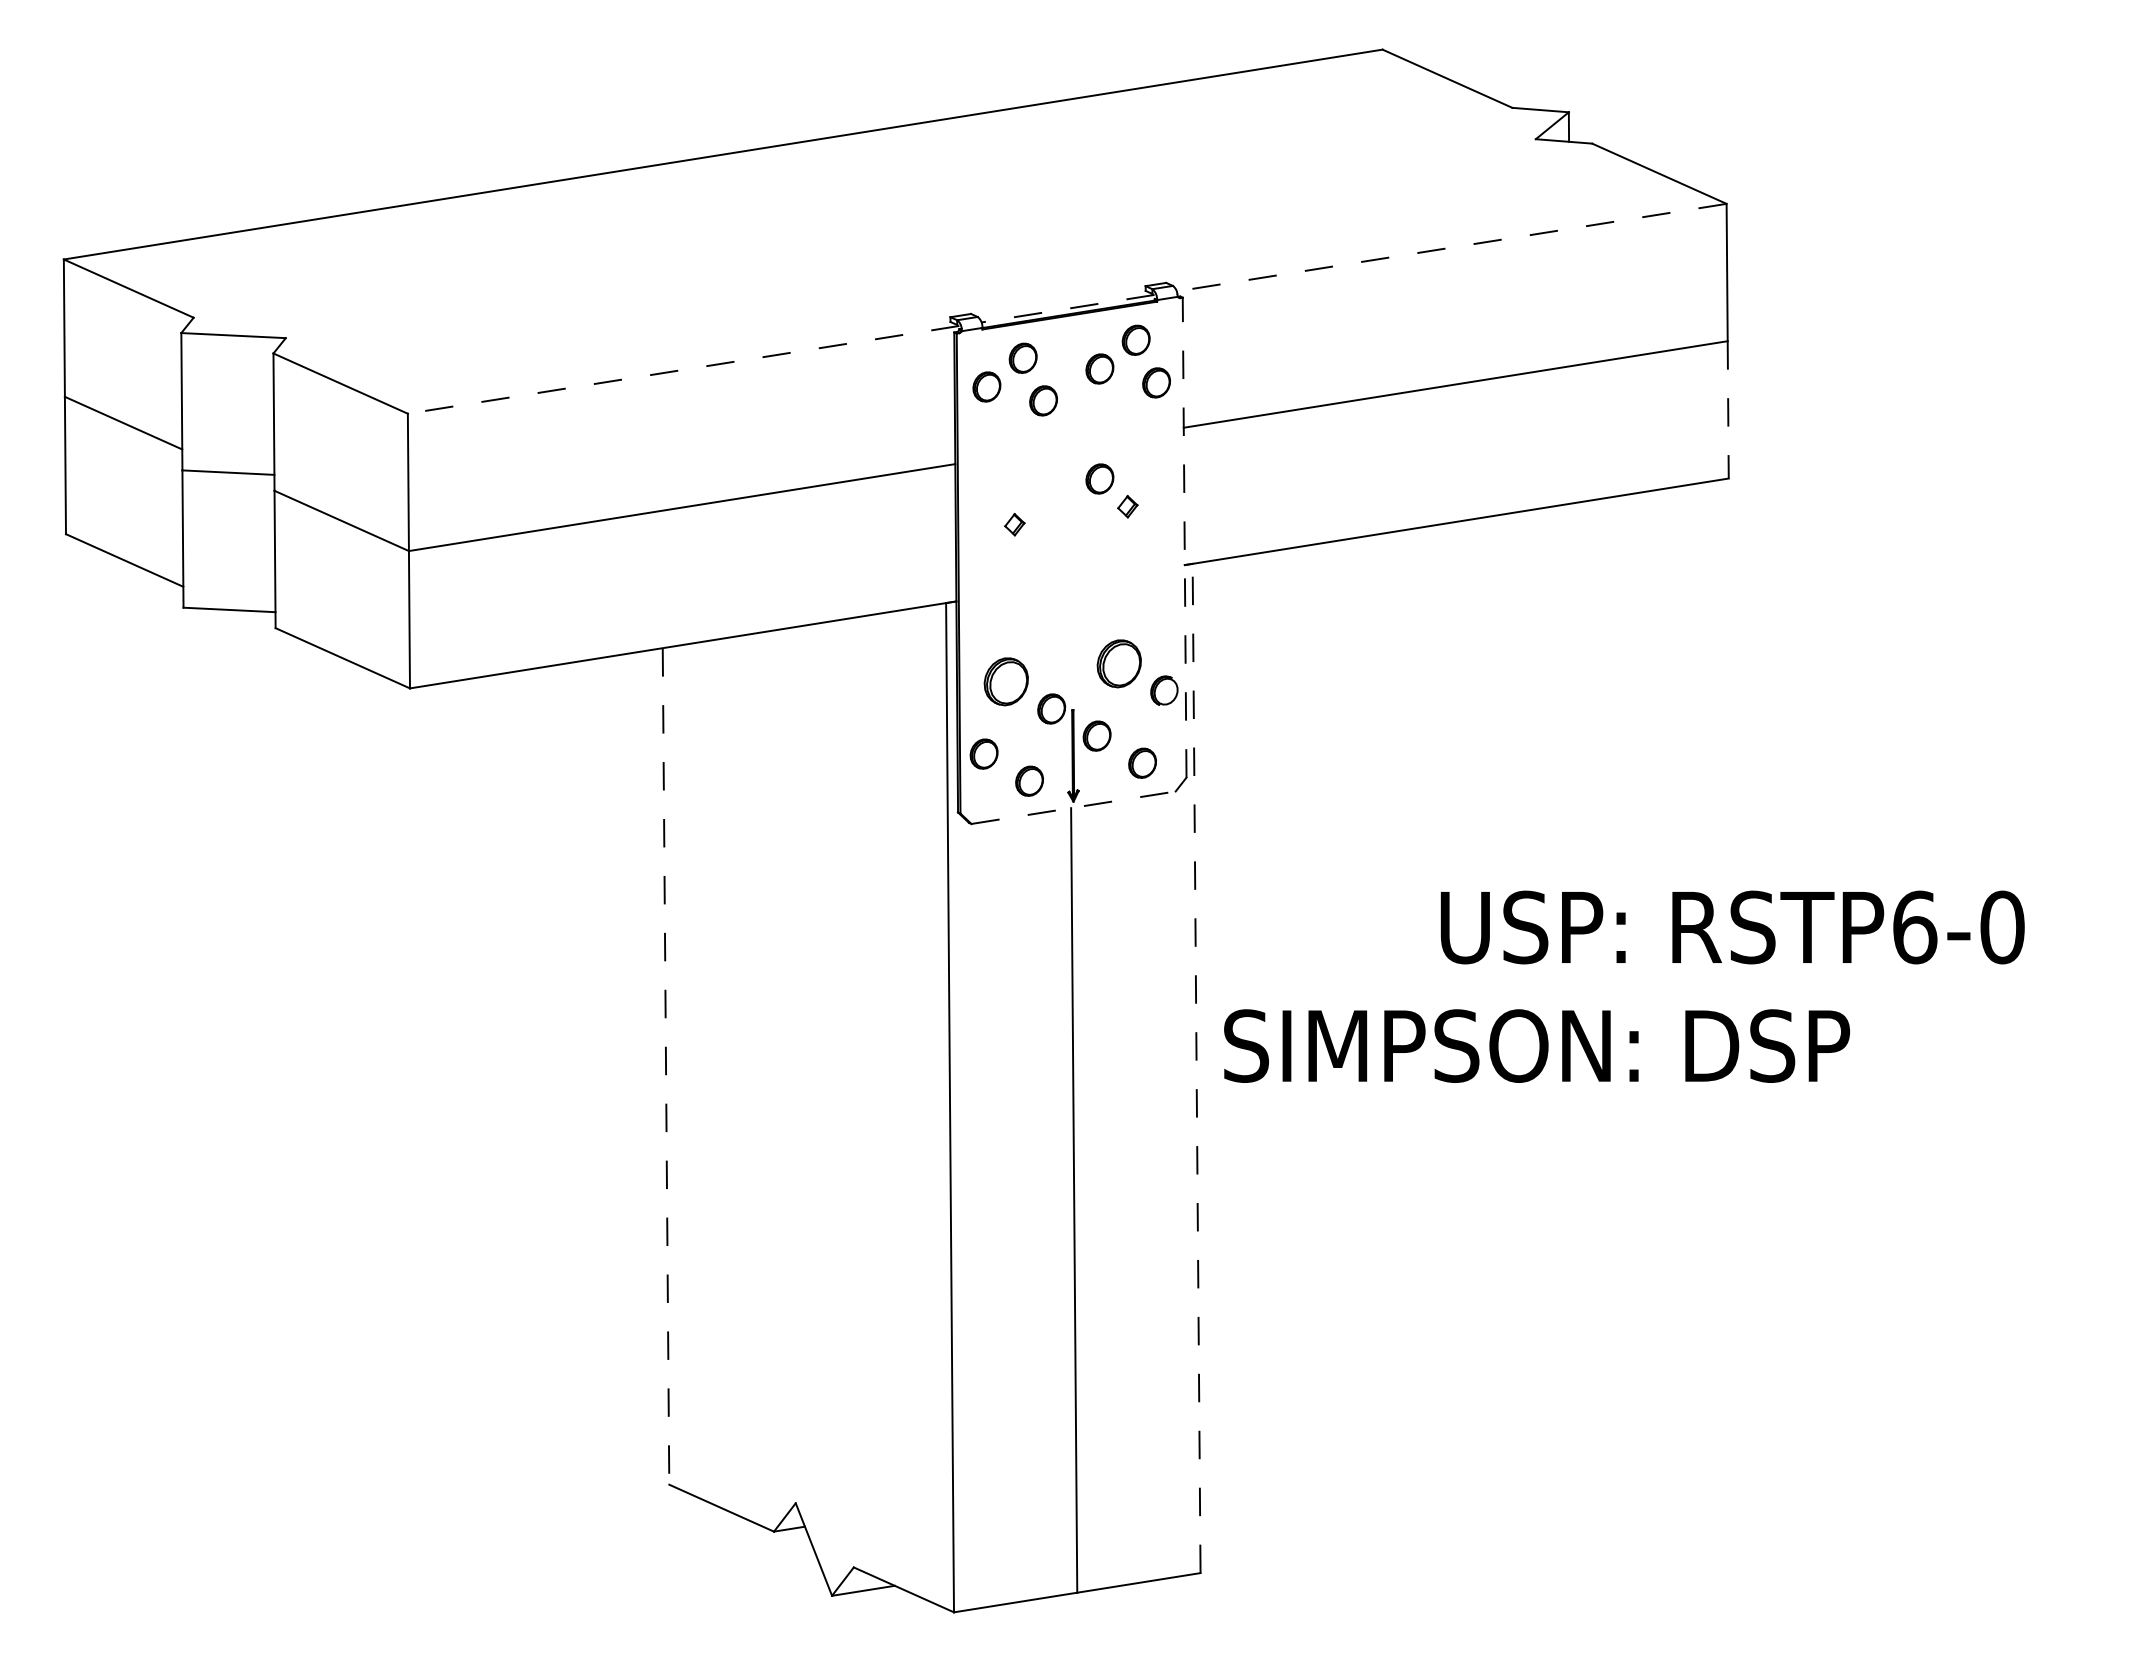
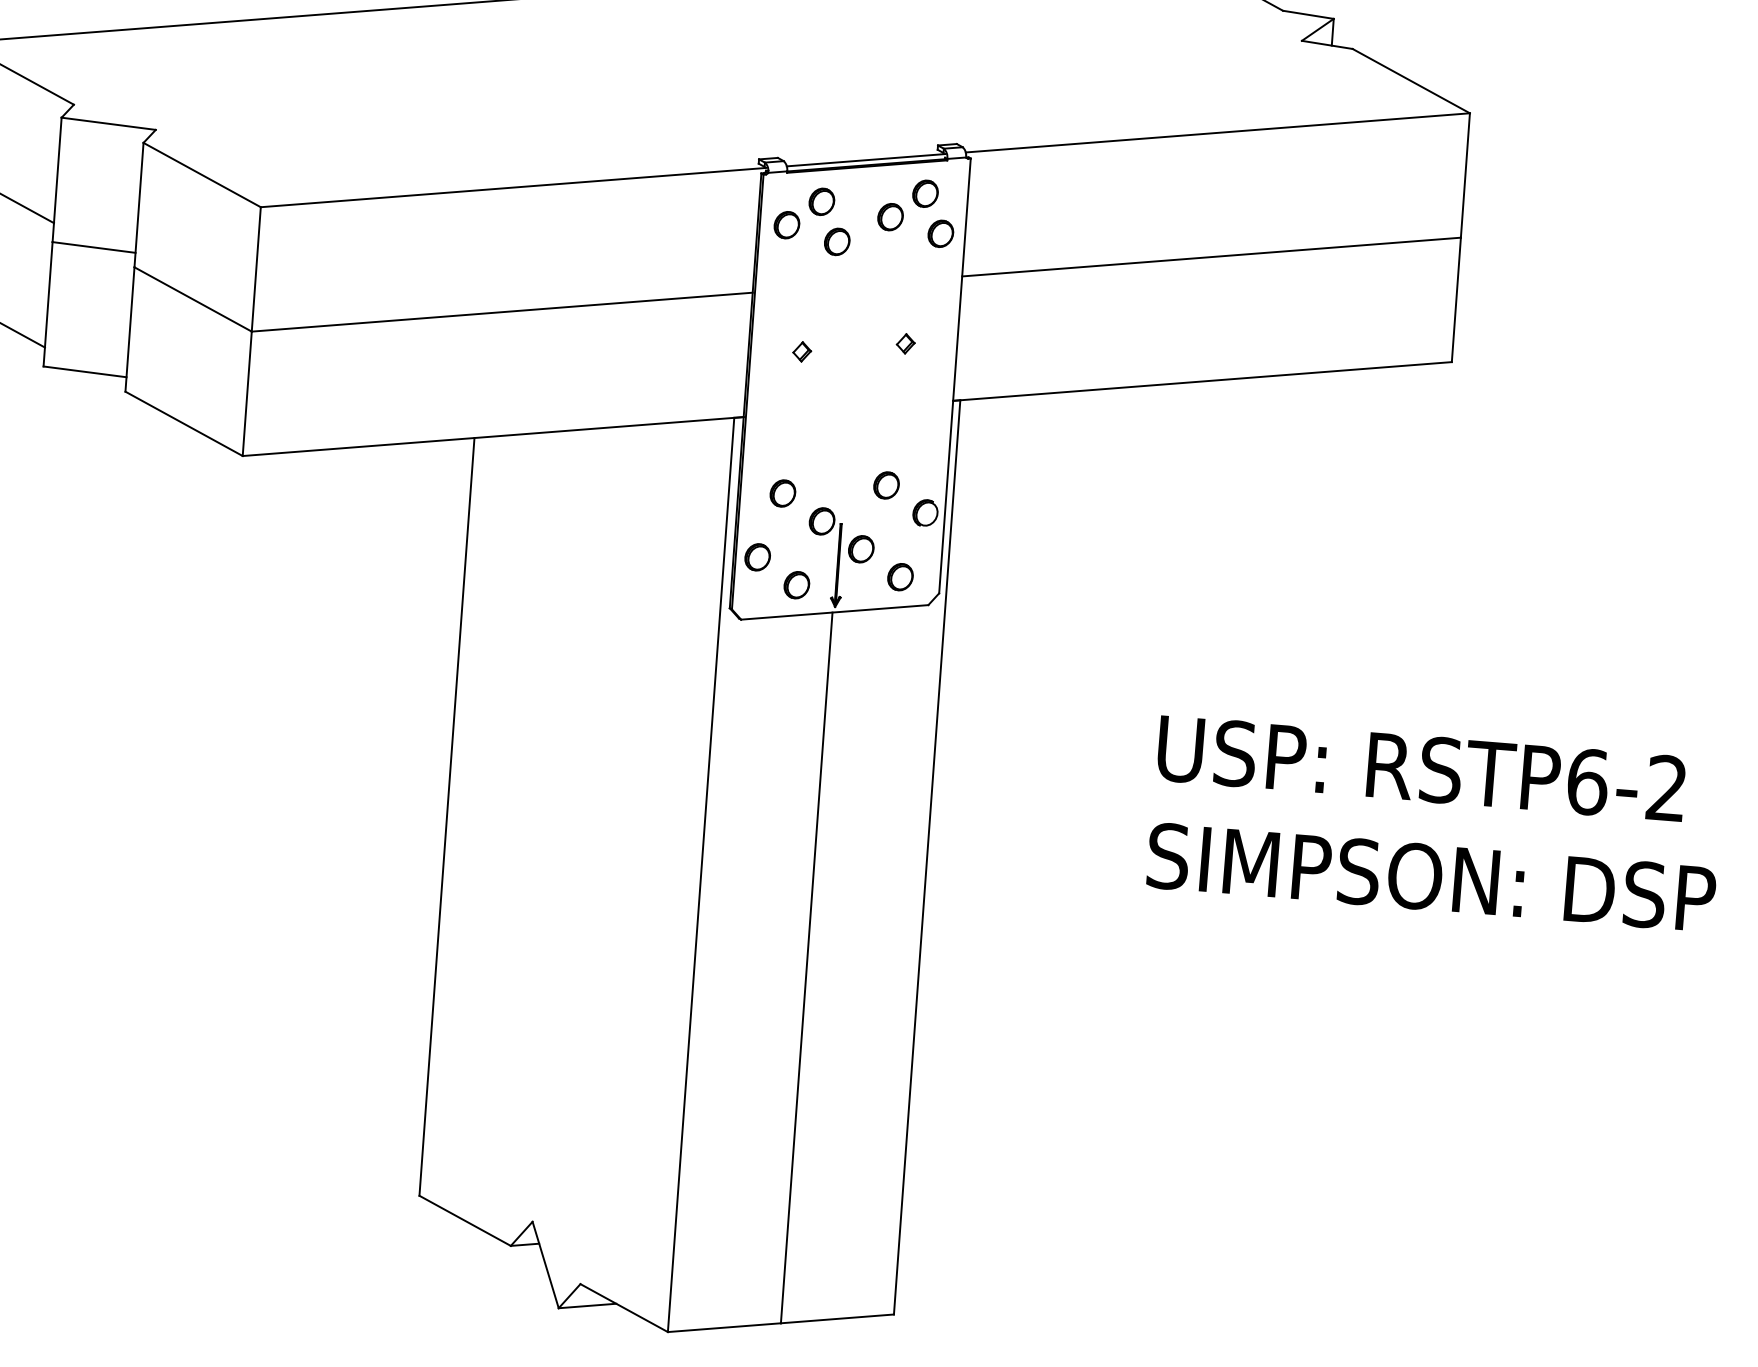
line: (1451, 247) -> (1217, 132), dashed -> solid
line: (1068, 308) -> (866, 160), dashed -> solid
line: (683, 369) -> (513, 187), dashed -> solid
line: (1728, 409) -> (1456, 299), dashed -> solid
part: (1099, 478) -> (882, 316), removed
line: (1184, 537) -> (954, 375), dashed -> solid
part: (1118, 663) -> (885, 485), size x0.62
part: (1005, 681) -> (782, 493), size x0.62
line: (1074, 807) -> (835, 612), dashed -> solid
text: (2002, 927) -> (1666, 788), RSTP6-0 -> RSTP6-2
text: (1537, 1045) -> (1432, 877), moved
line: (666, 1066) -> (447, 816), dashed -> solid
line: (1196, 1068) -> (927, 857), dashed -> solid

